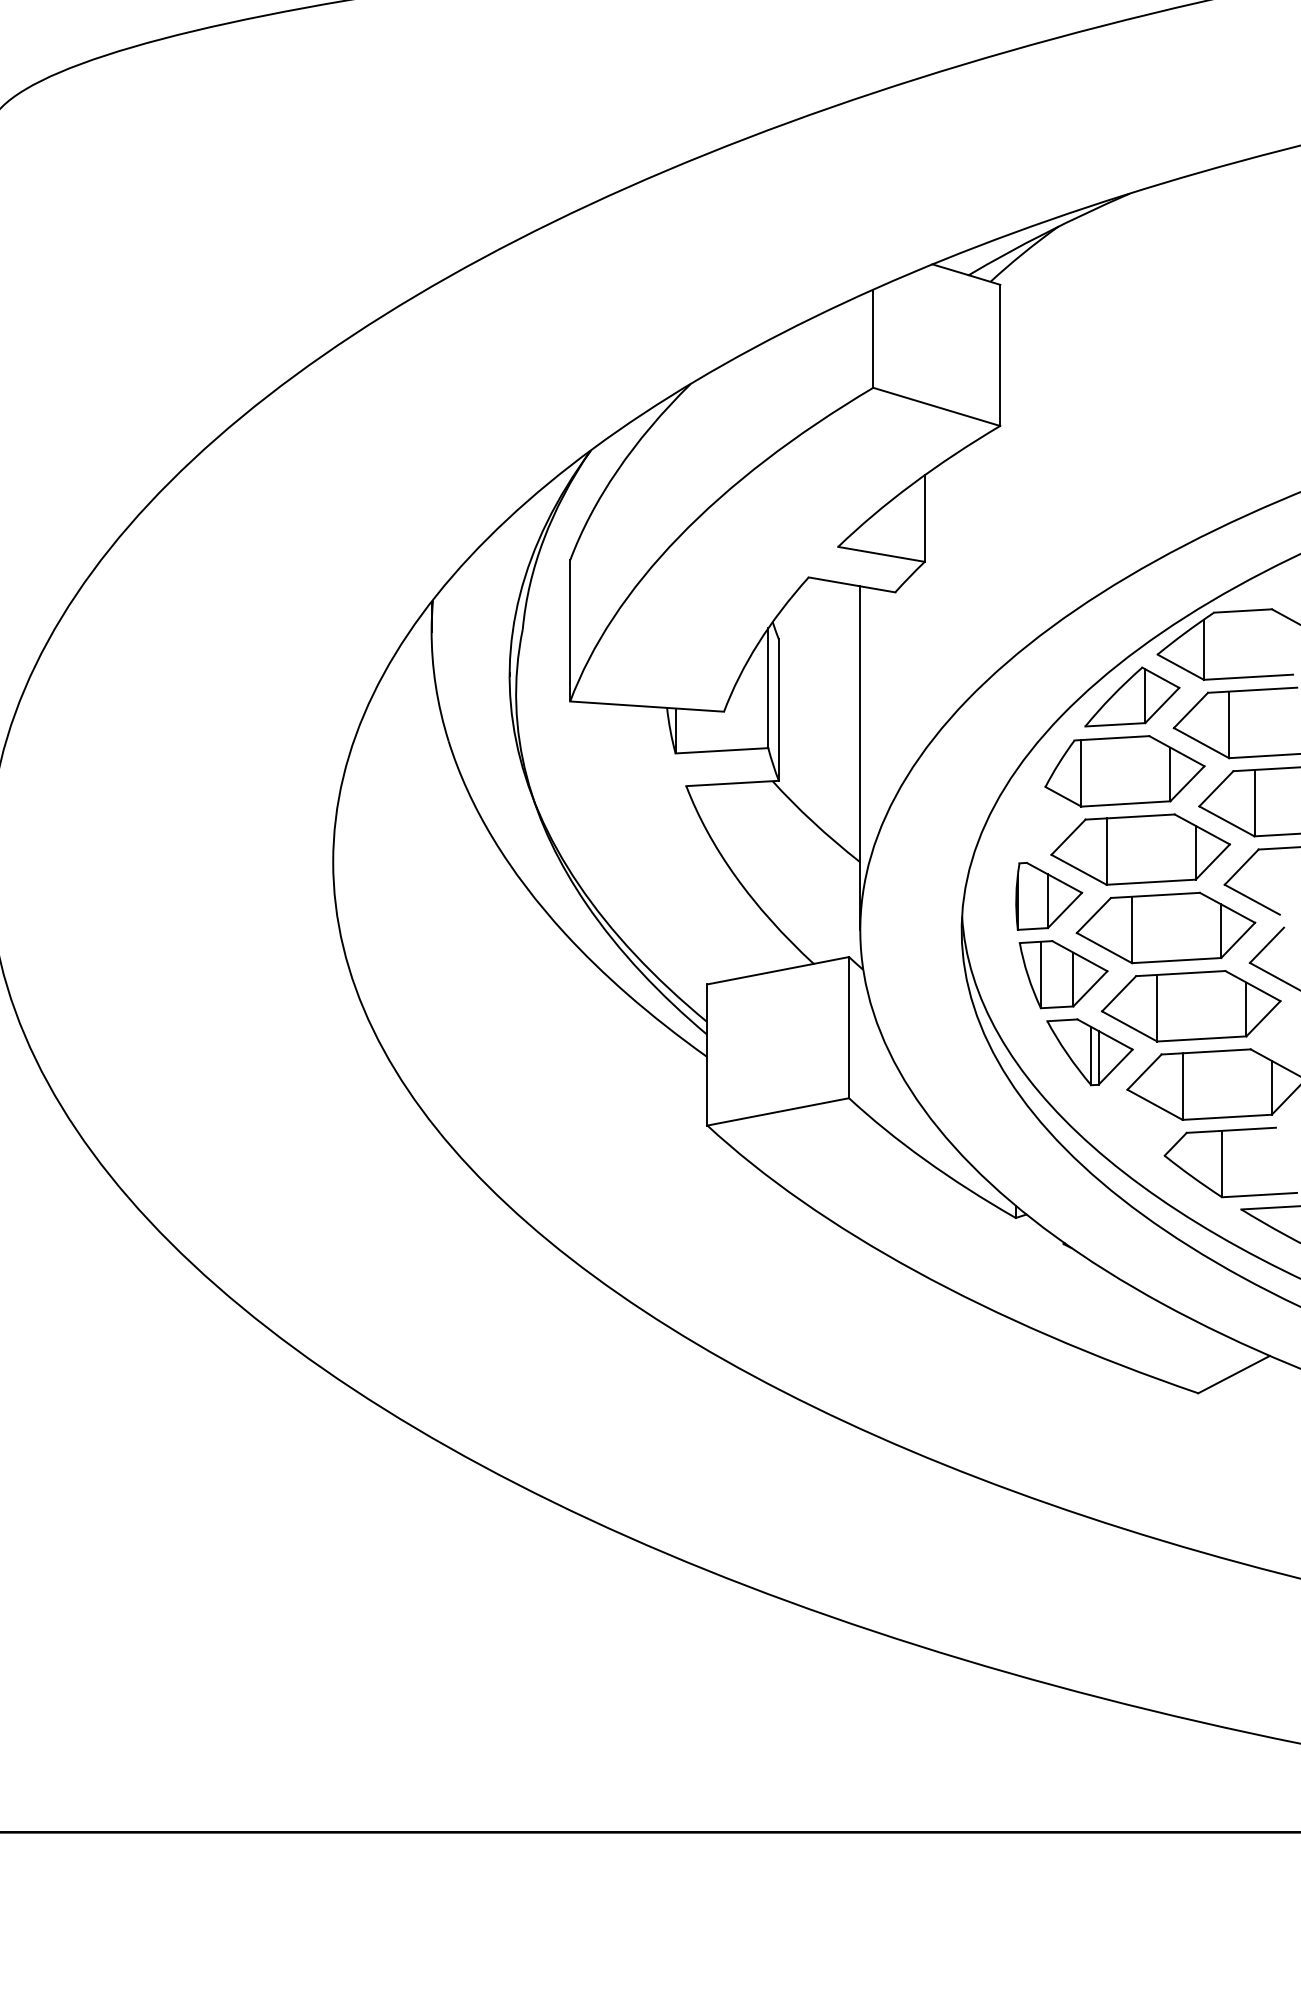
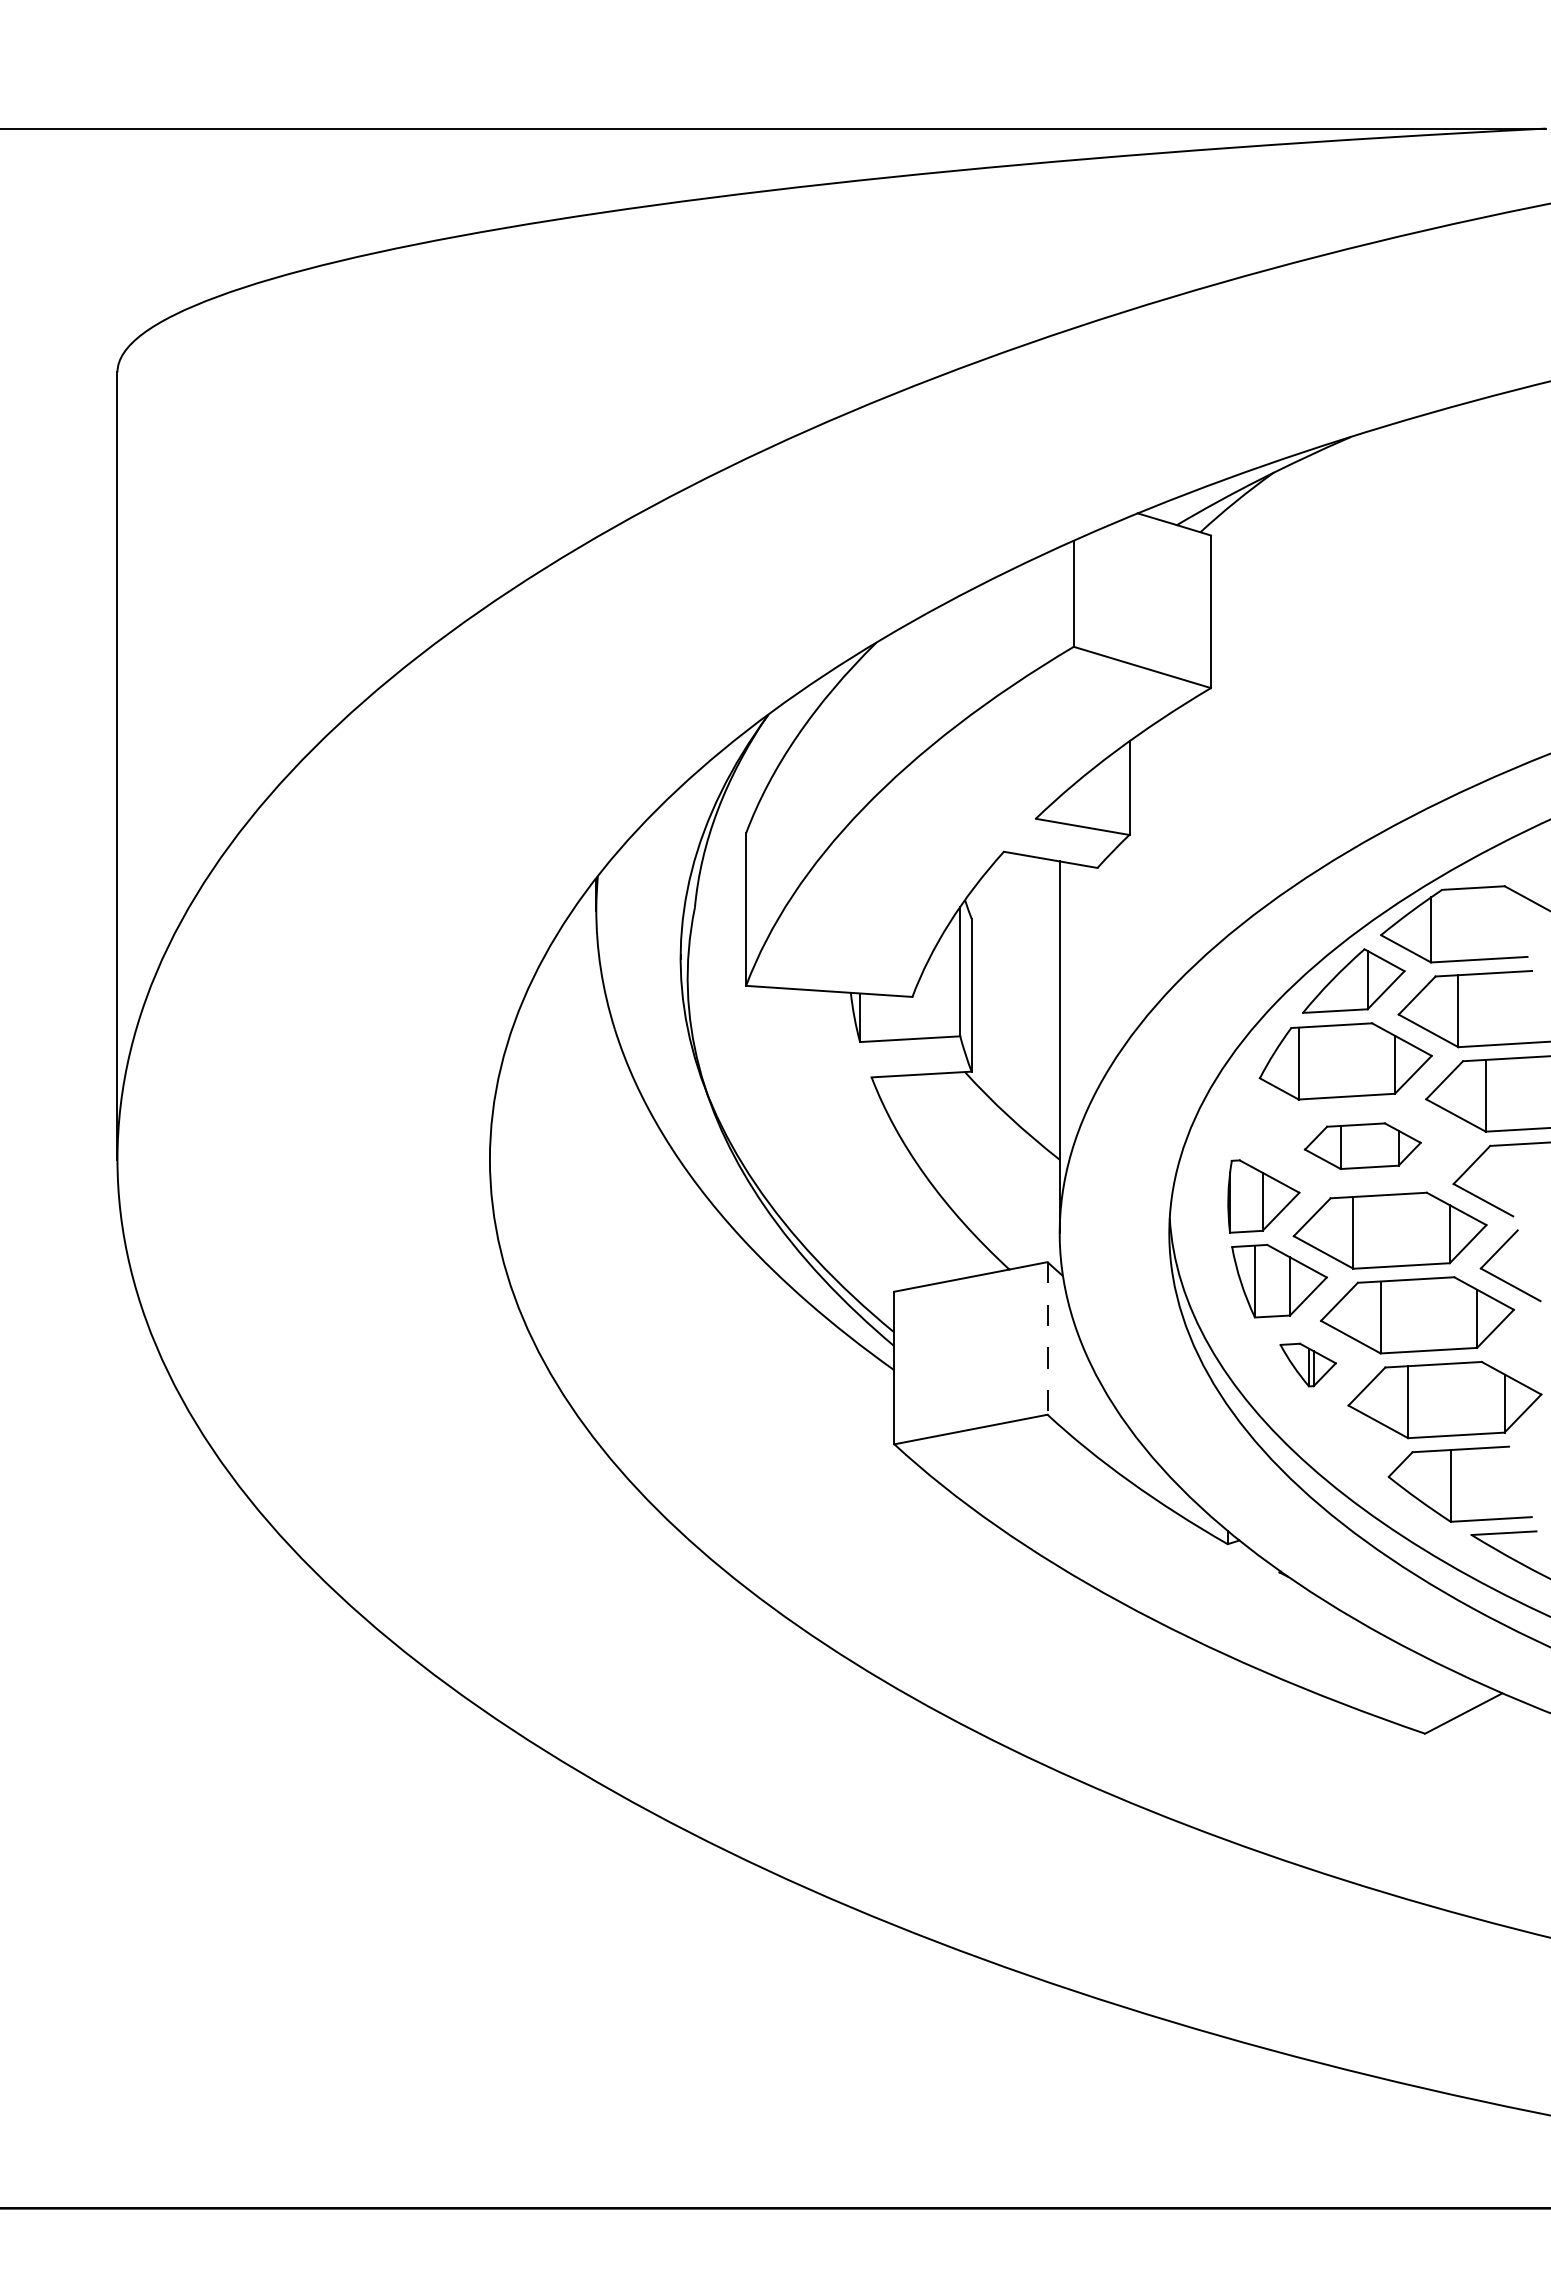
part: (1140, 850) -> (1362, 1146), size x0.6
line: (849, 1027) -> (1047, 1338), solid -> dashed
part: (1090, 1051) -> (1308, 1364), size x0.6

